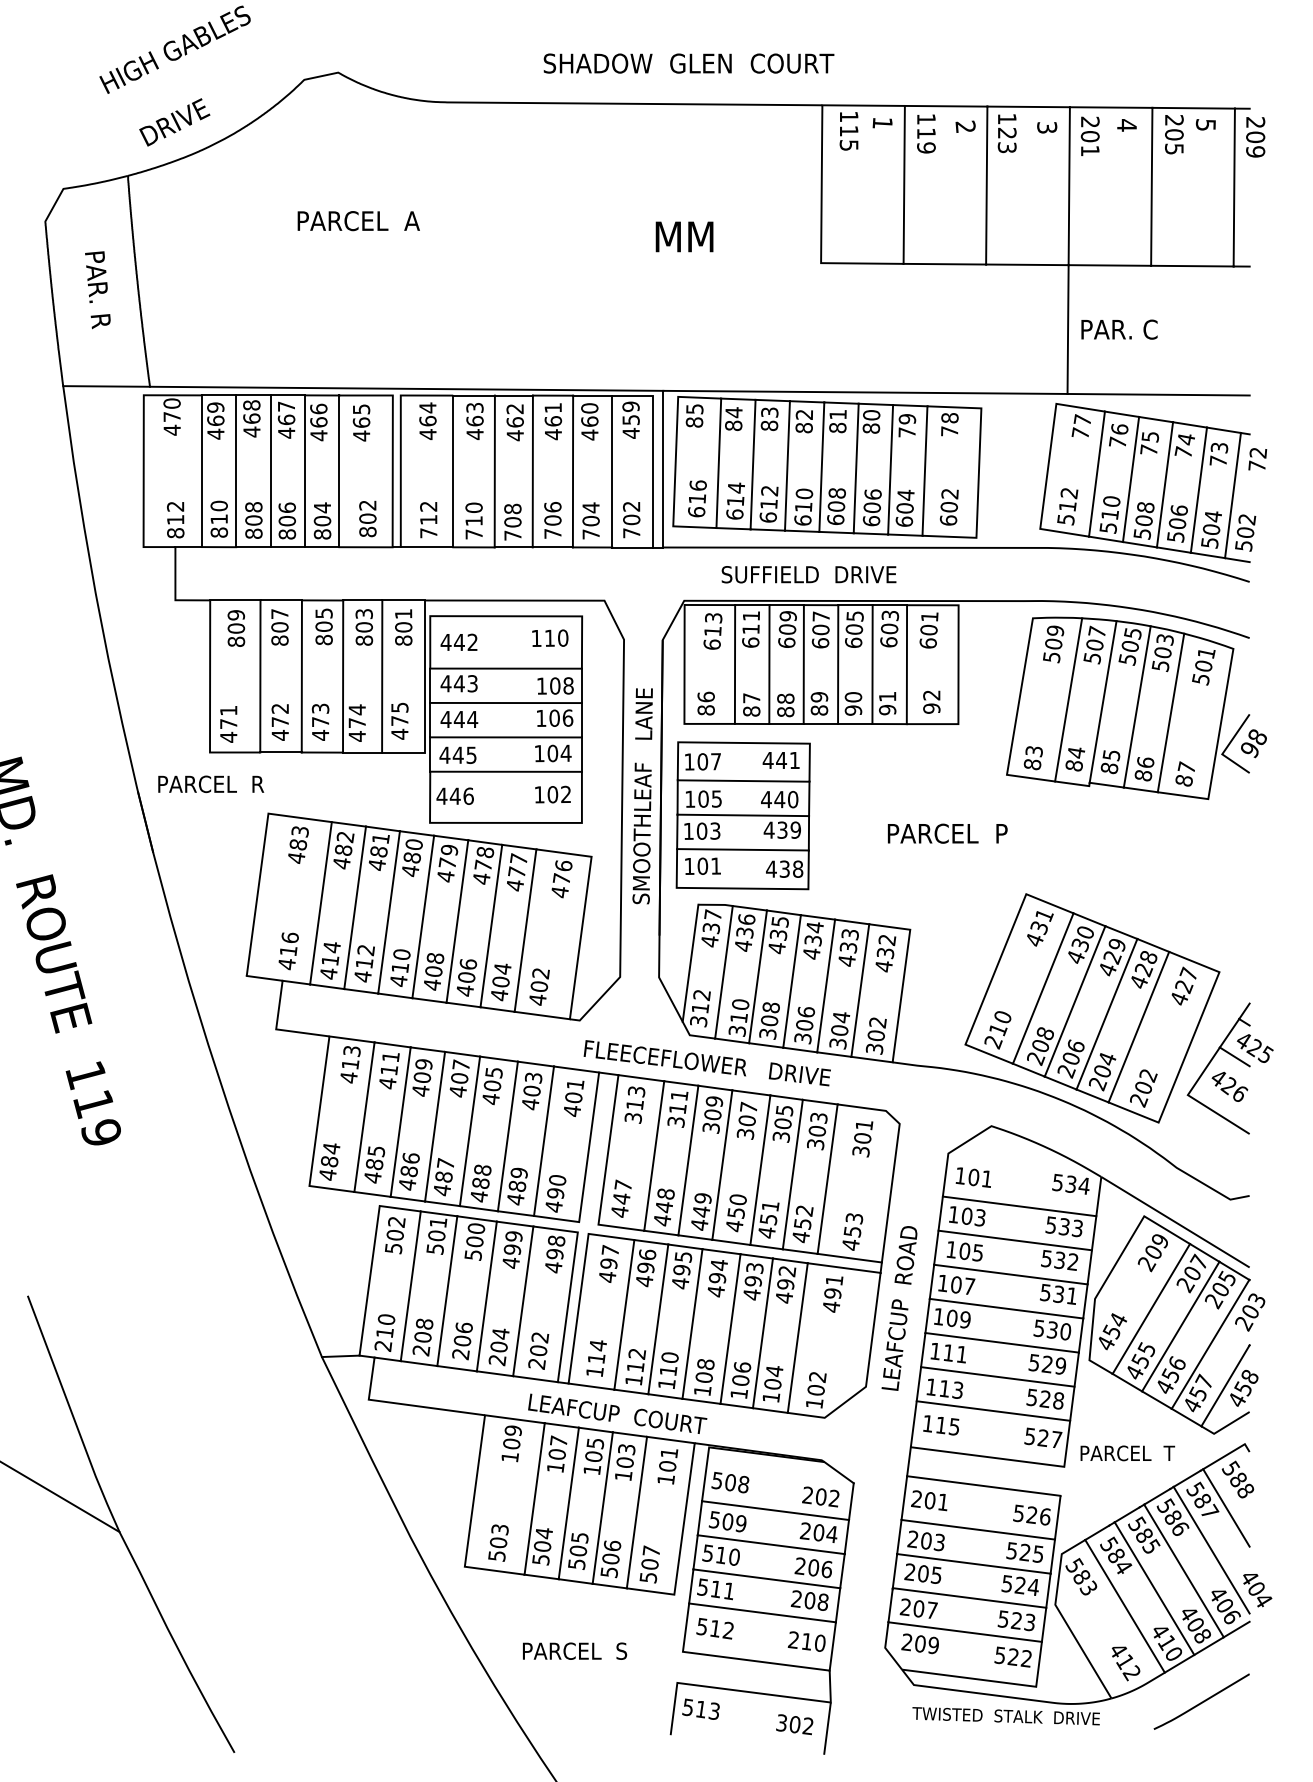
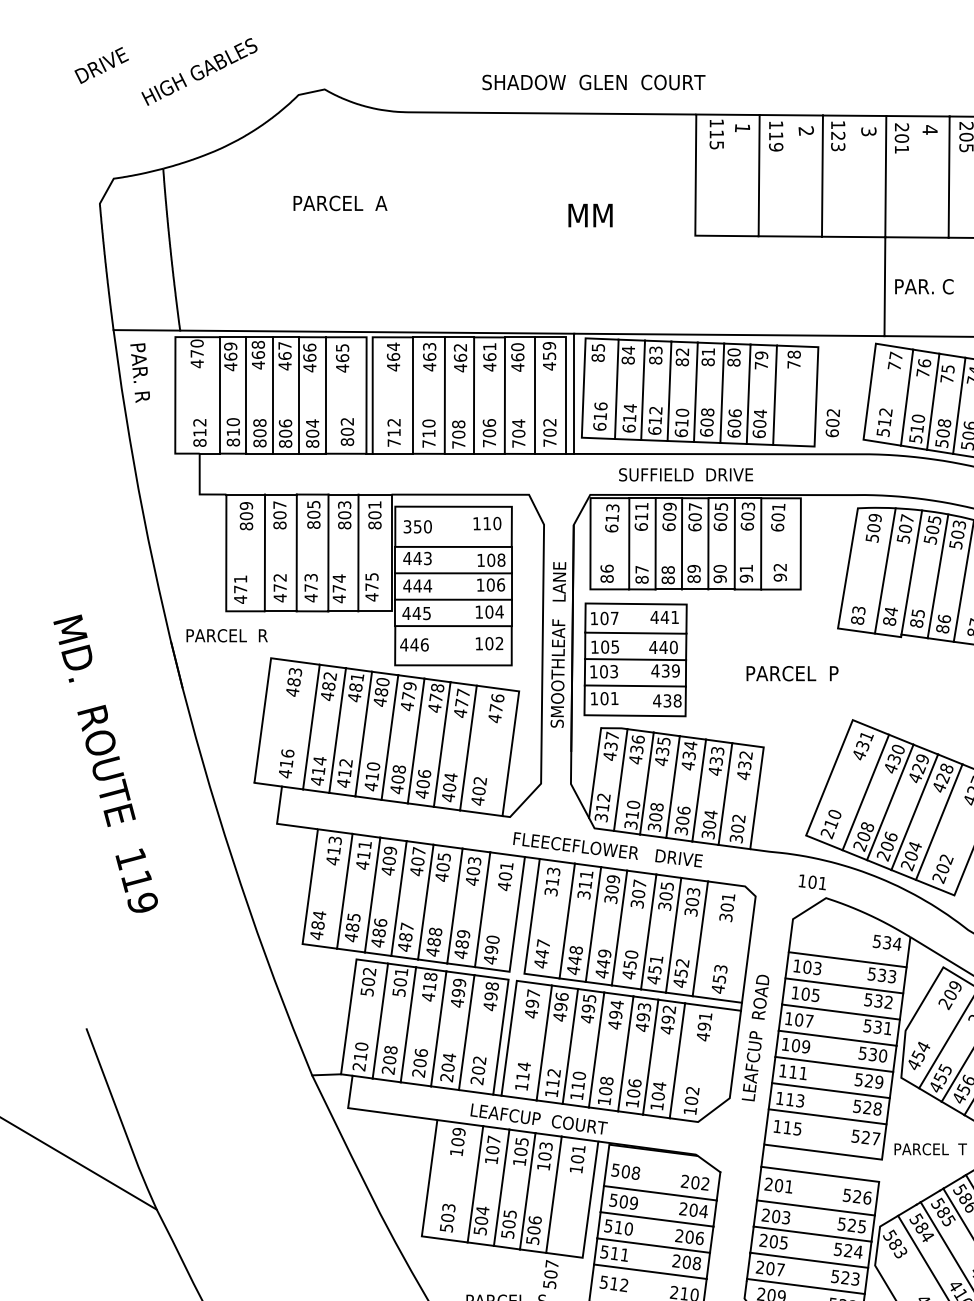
text: (174, 122) -> (101, 65), moved
text: (97, 290) -> (139, 373), moved
text: (948, 507) -> (832, 423), moved
text: (458, 642) -> (416, 526), 442 -> 350
text: (972, 1177) -> (811, 882), moved
text: (474, 1242) -> (429, 987), 500 -> 418
text: (649, 1564) -> (550, 1274), moved

